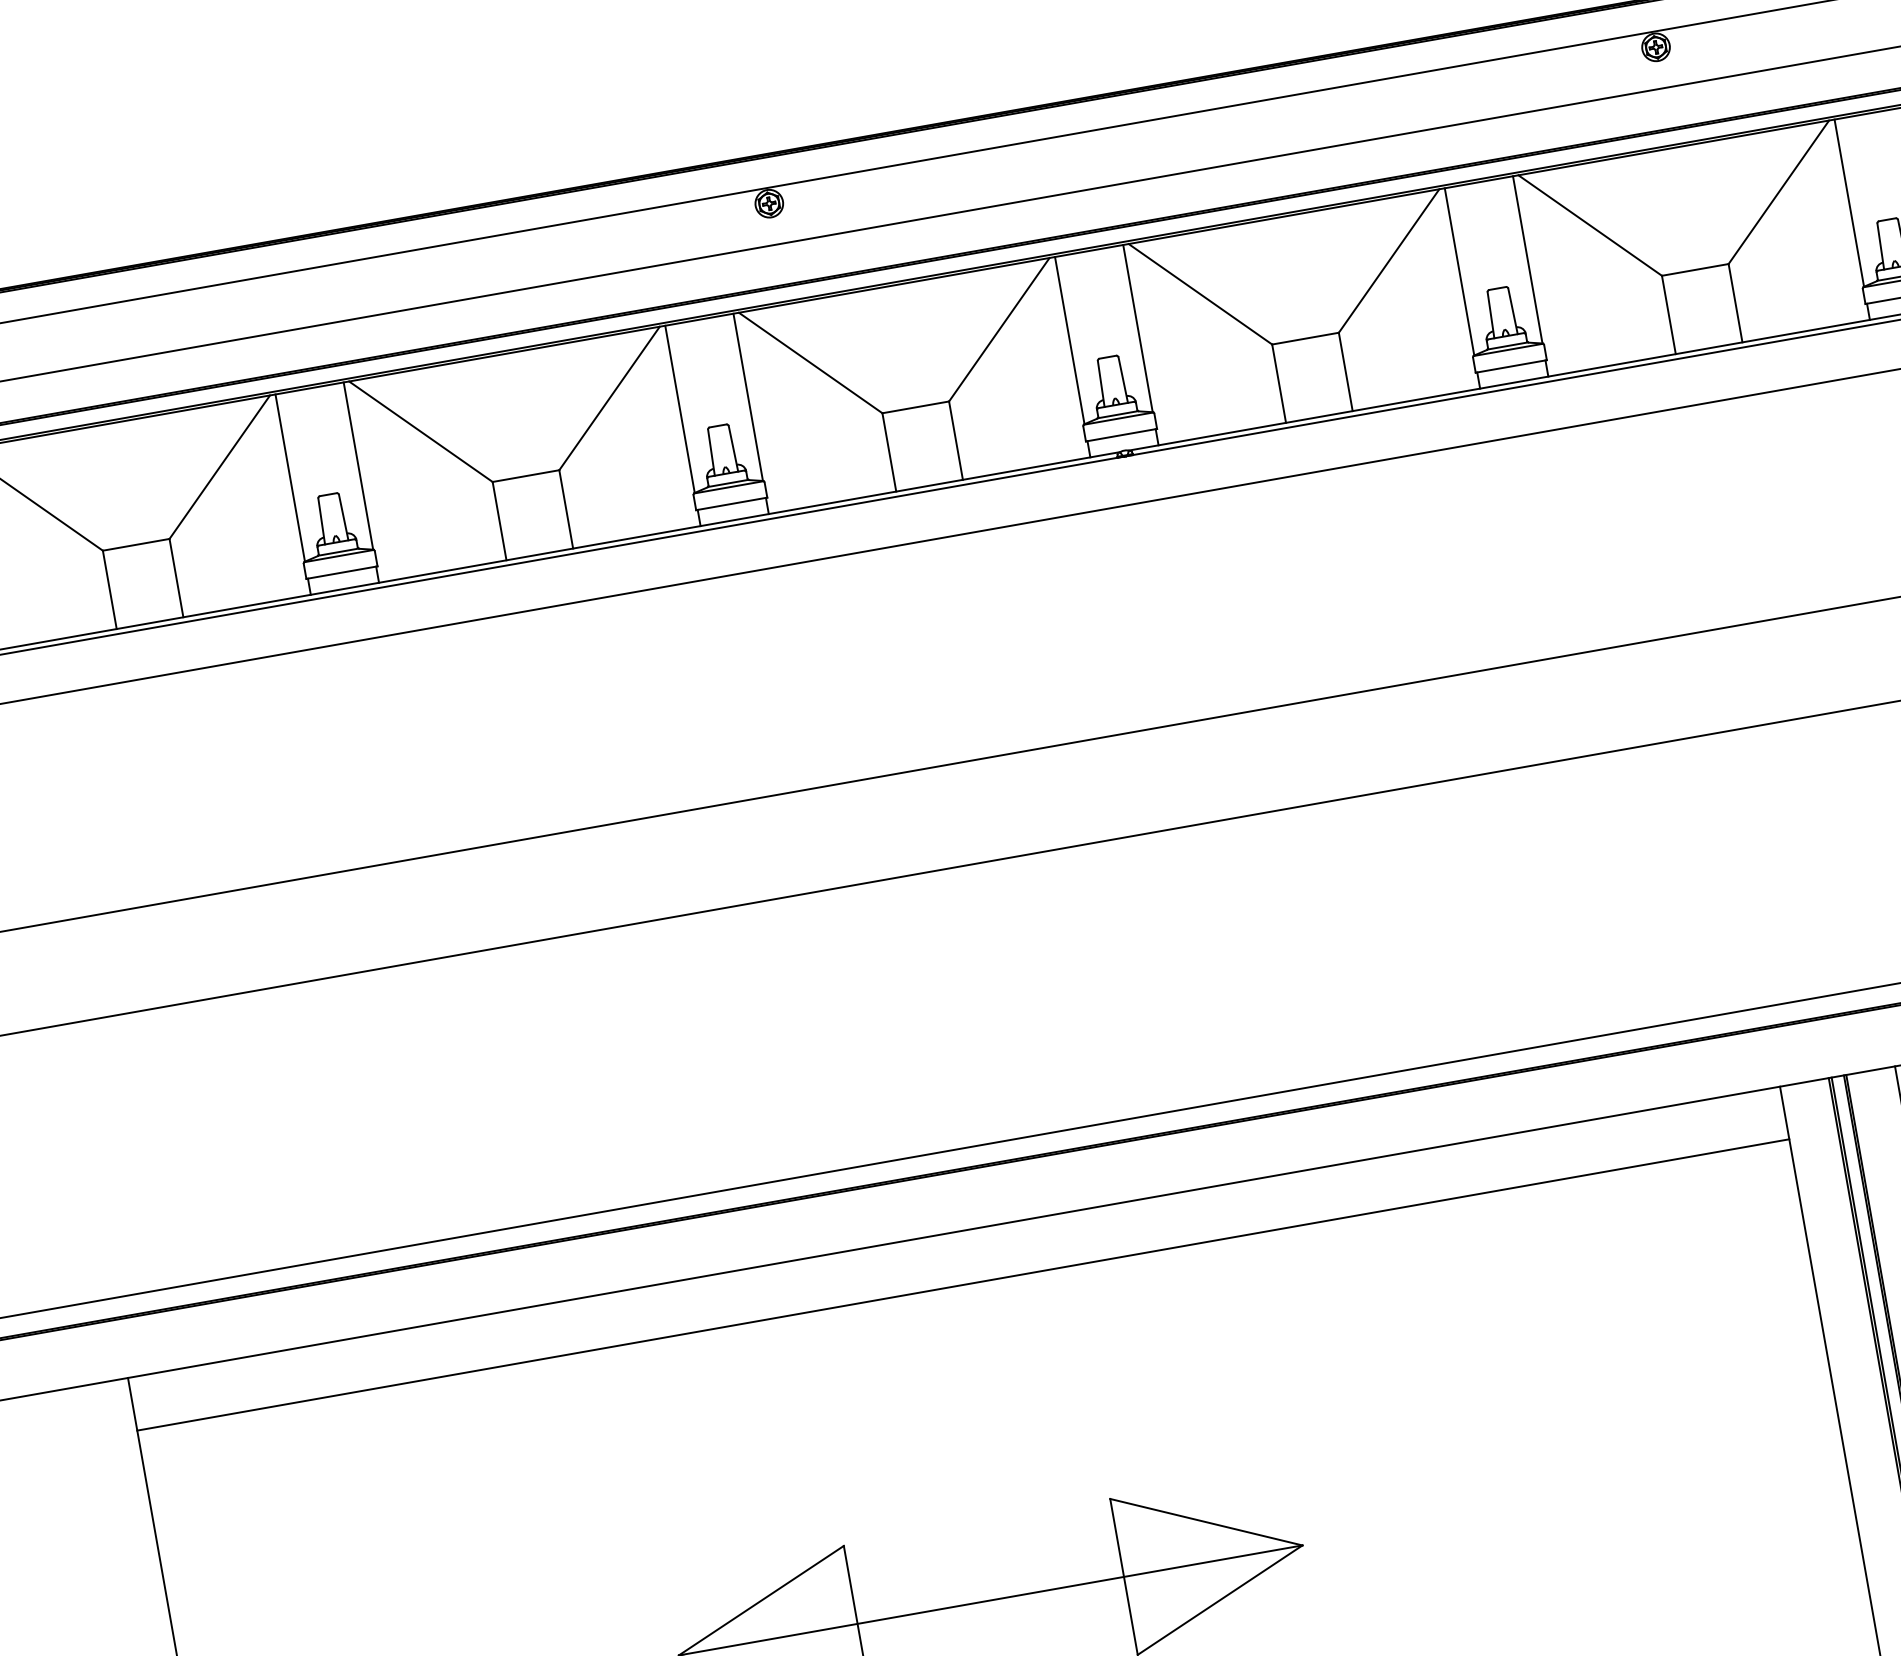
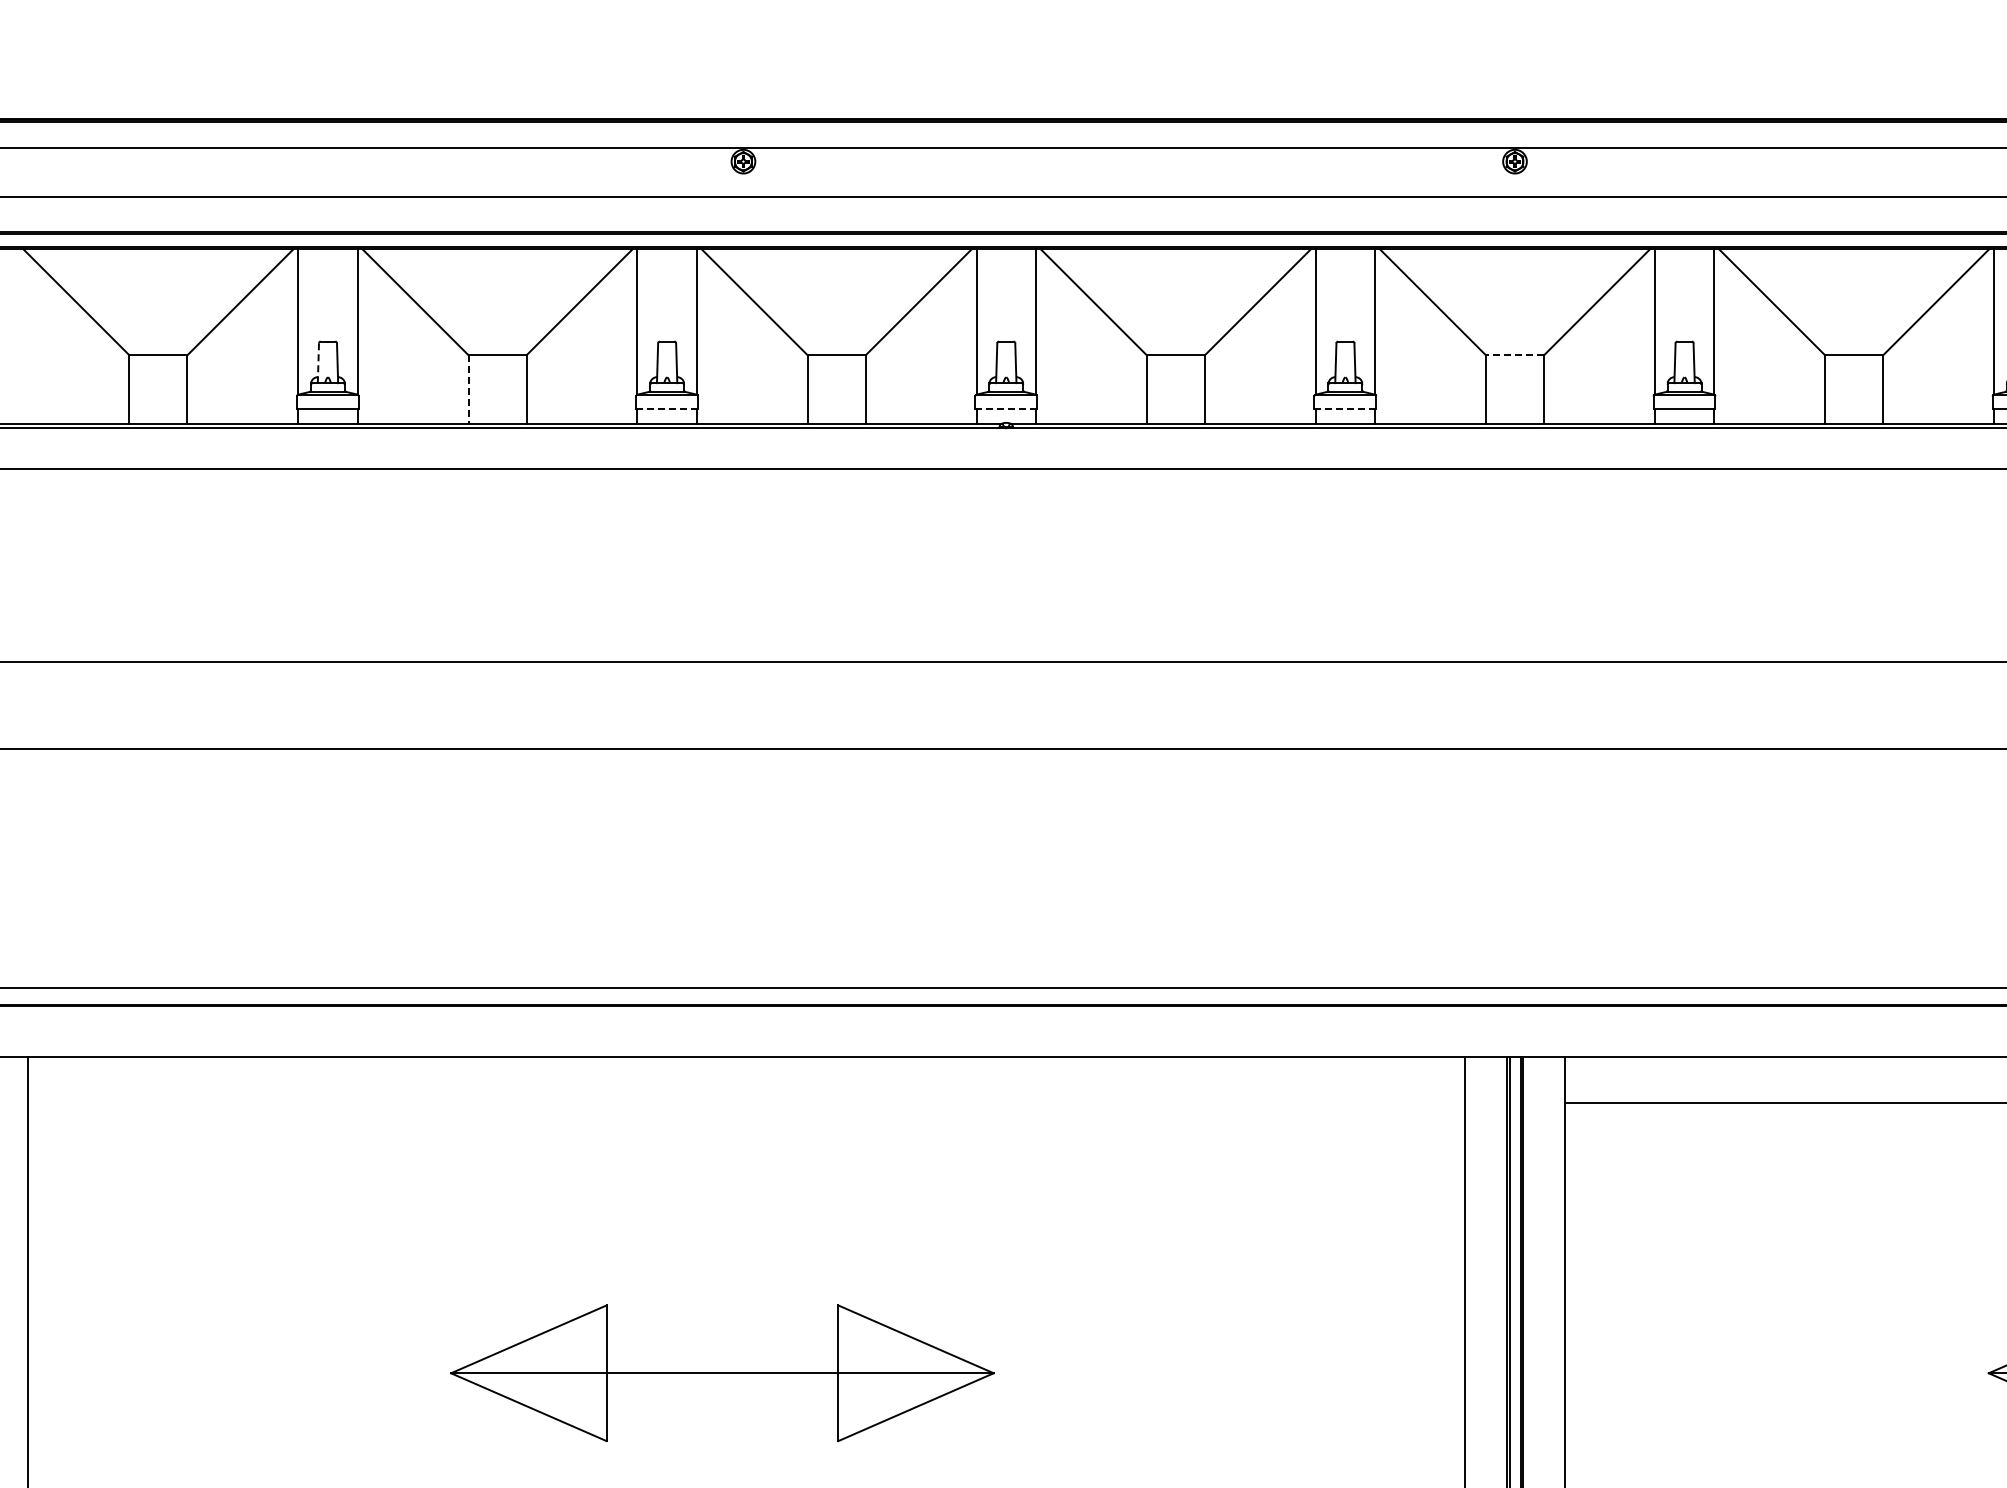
line: (1695, 270) -> (1515, 355), solid -> dashed
line: (1511, 366) -> (1345, 409), solid -> dashed
line: (1121, 435) -> (1006, 409), solid -> dashed
line: (732, 503) -> (667, 409), solid -> dashed
line: (321, 521) -> (318, 363), solid -> dashed
line: (499, 521) -> (468, 389), solid -> dashed
line: (962, 1284) -> (745, 1102), removed

